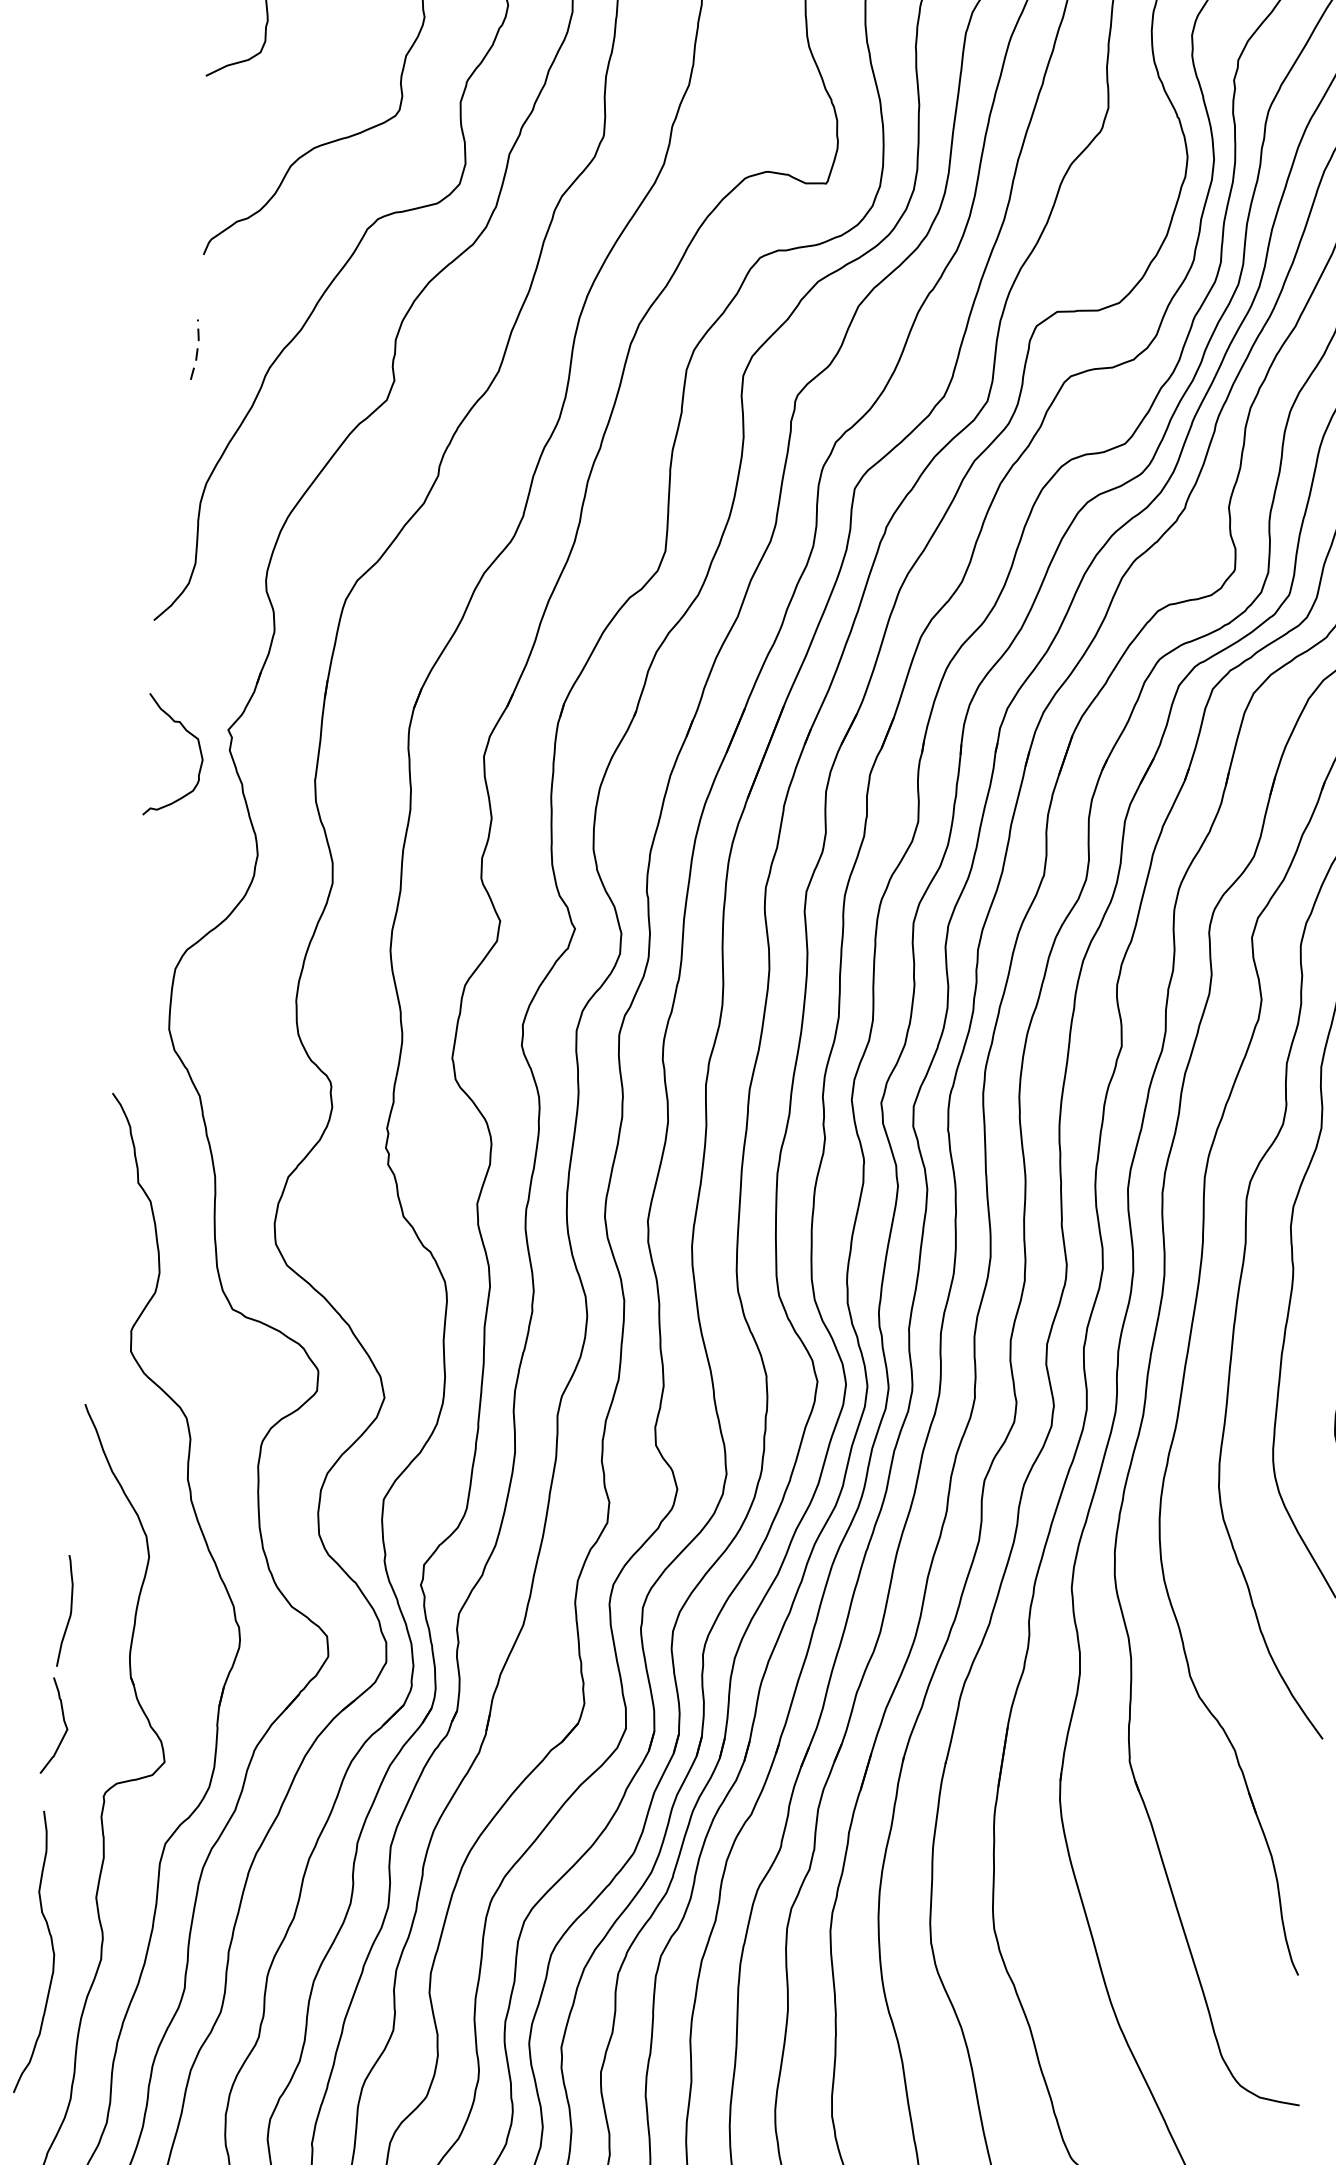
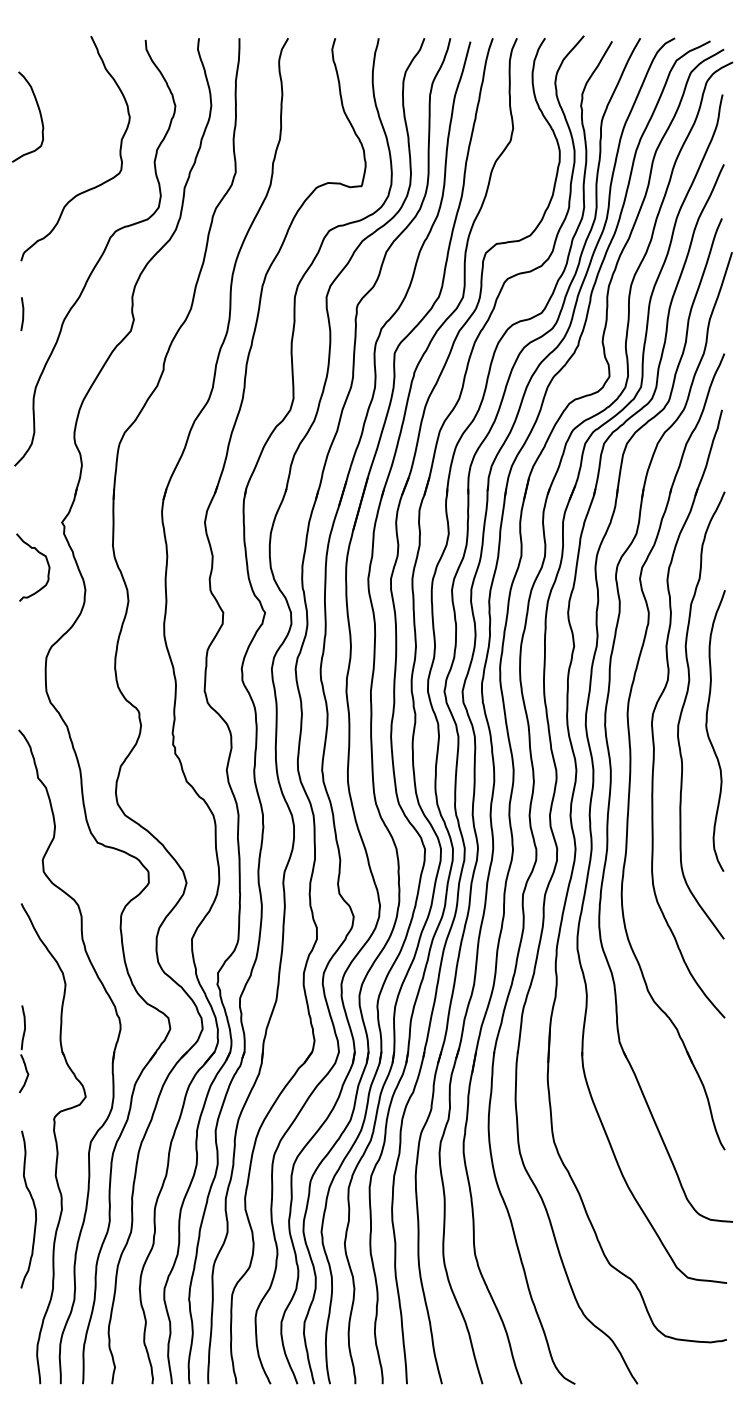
line: (197, 350) -> (23, 314), dashed -> solid
curve: (198, 748) -> (46, 561), moved
part: (61, 1665) -> (23, 1049), size x0.71

